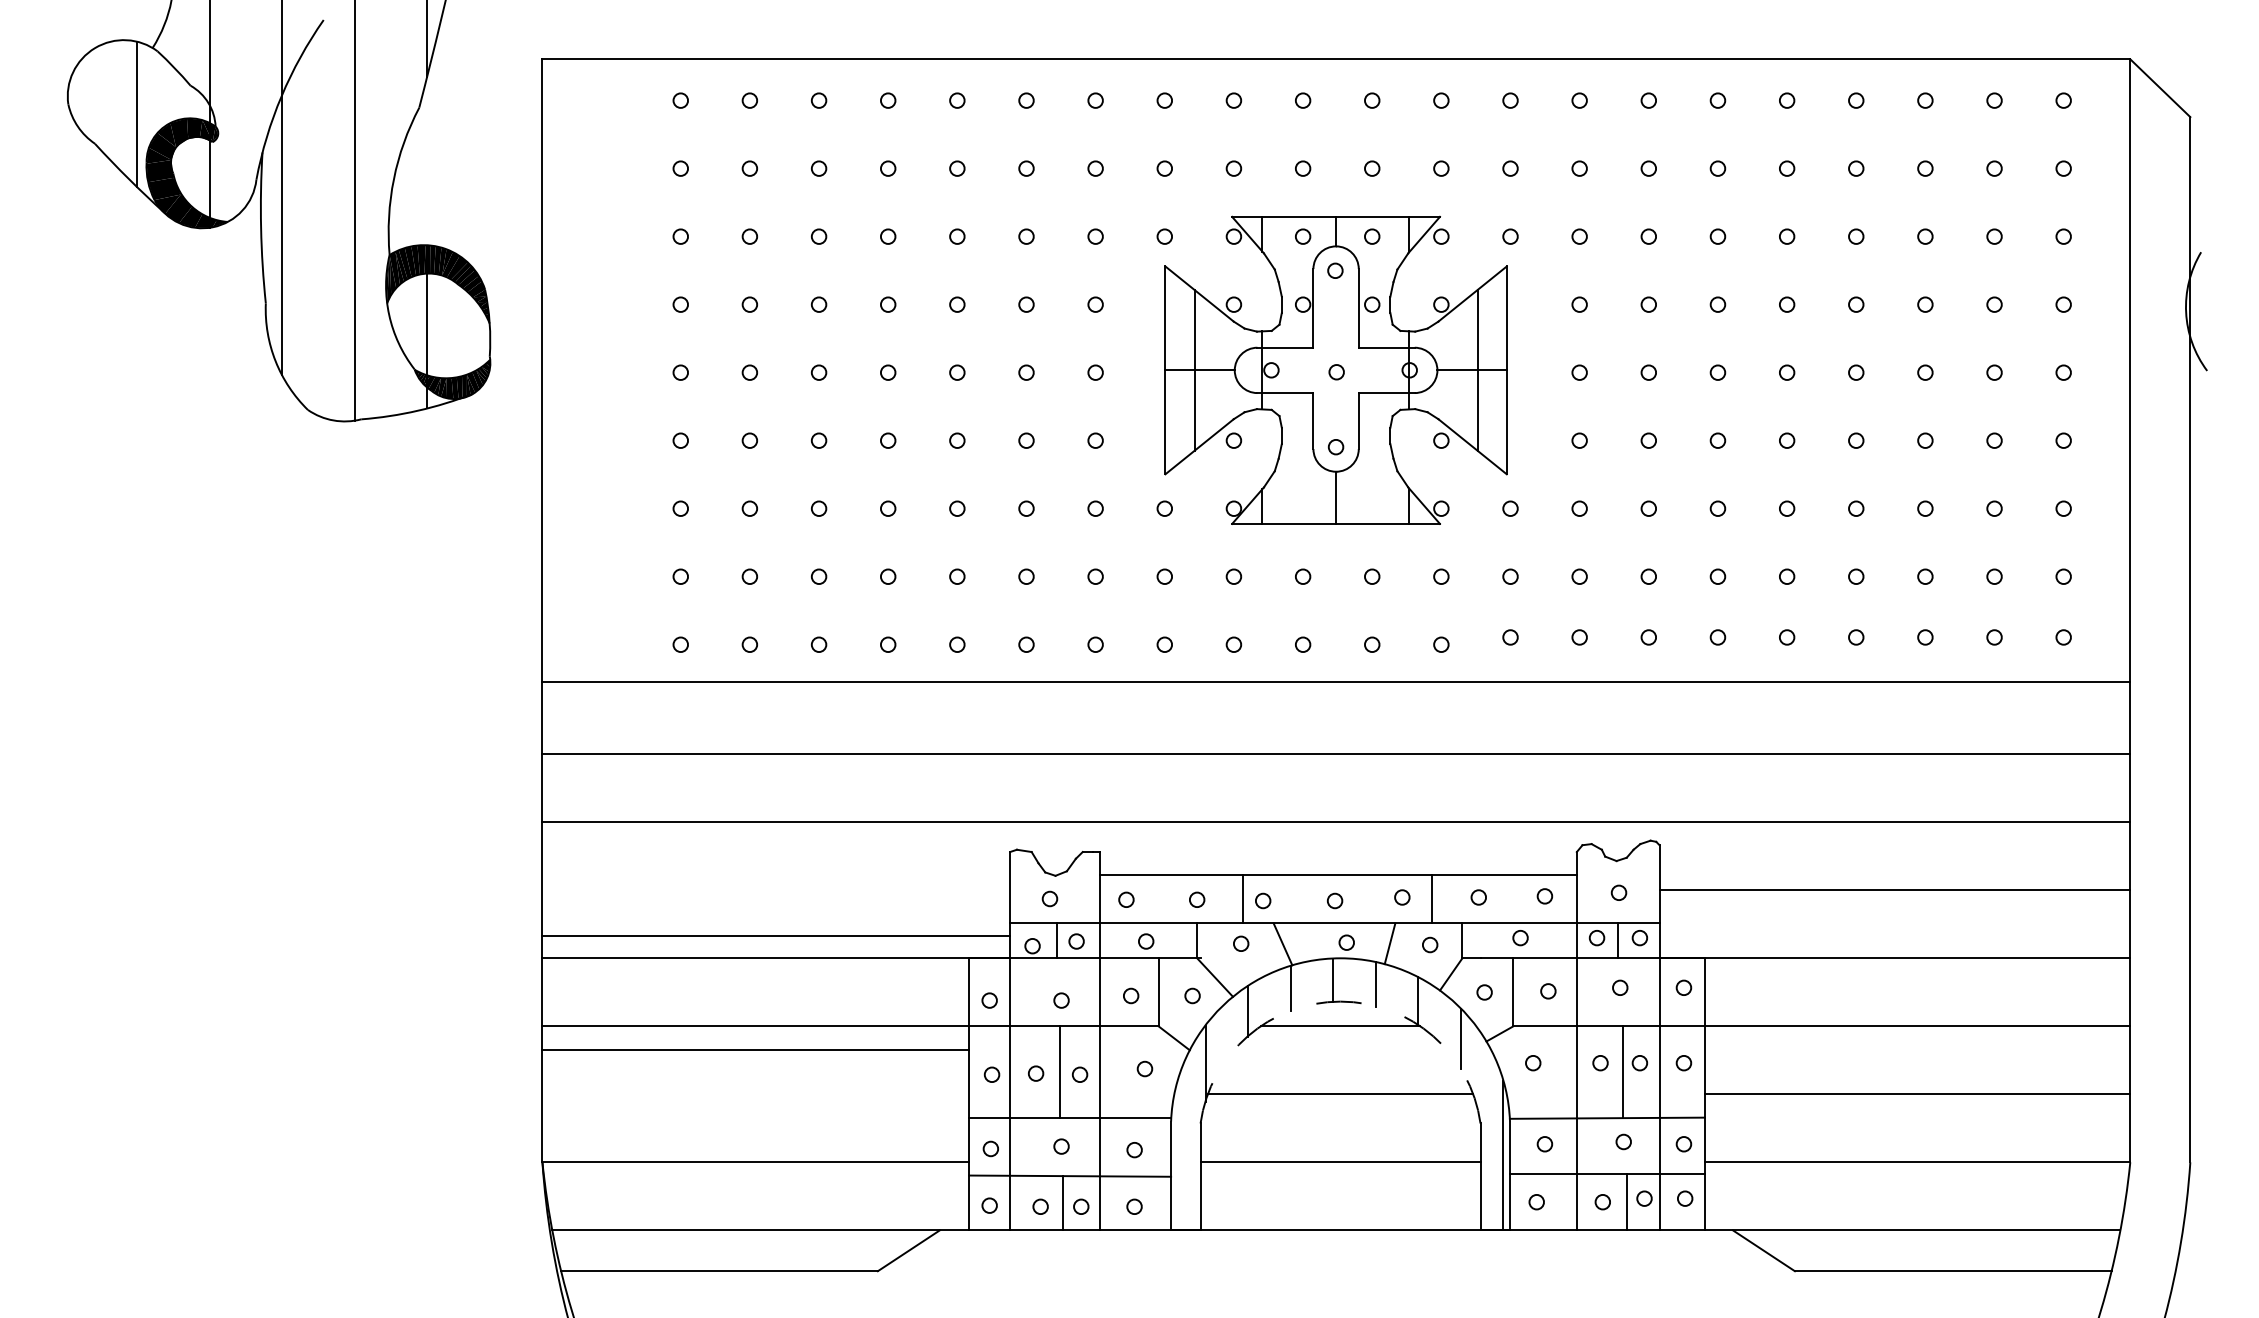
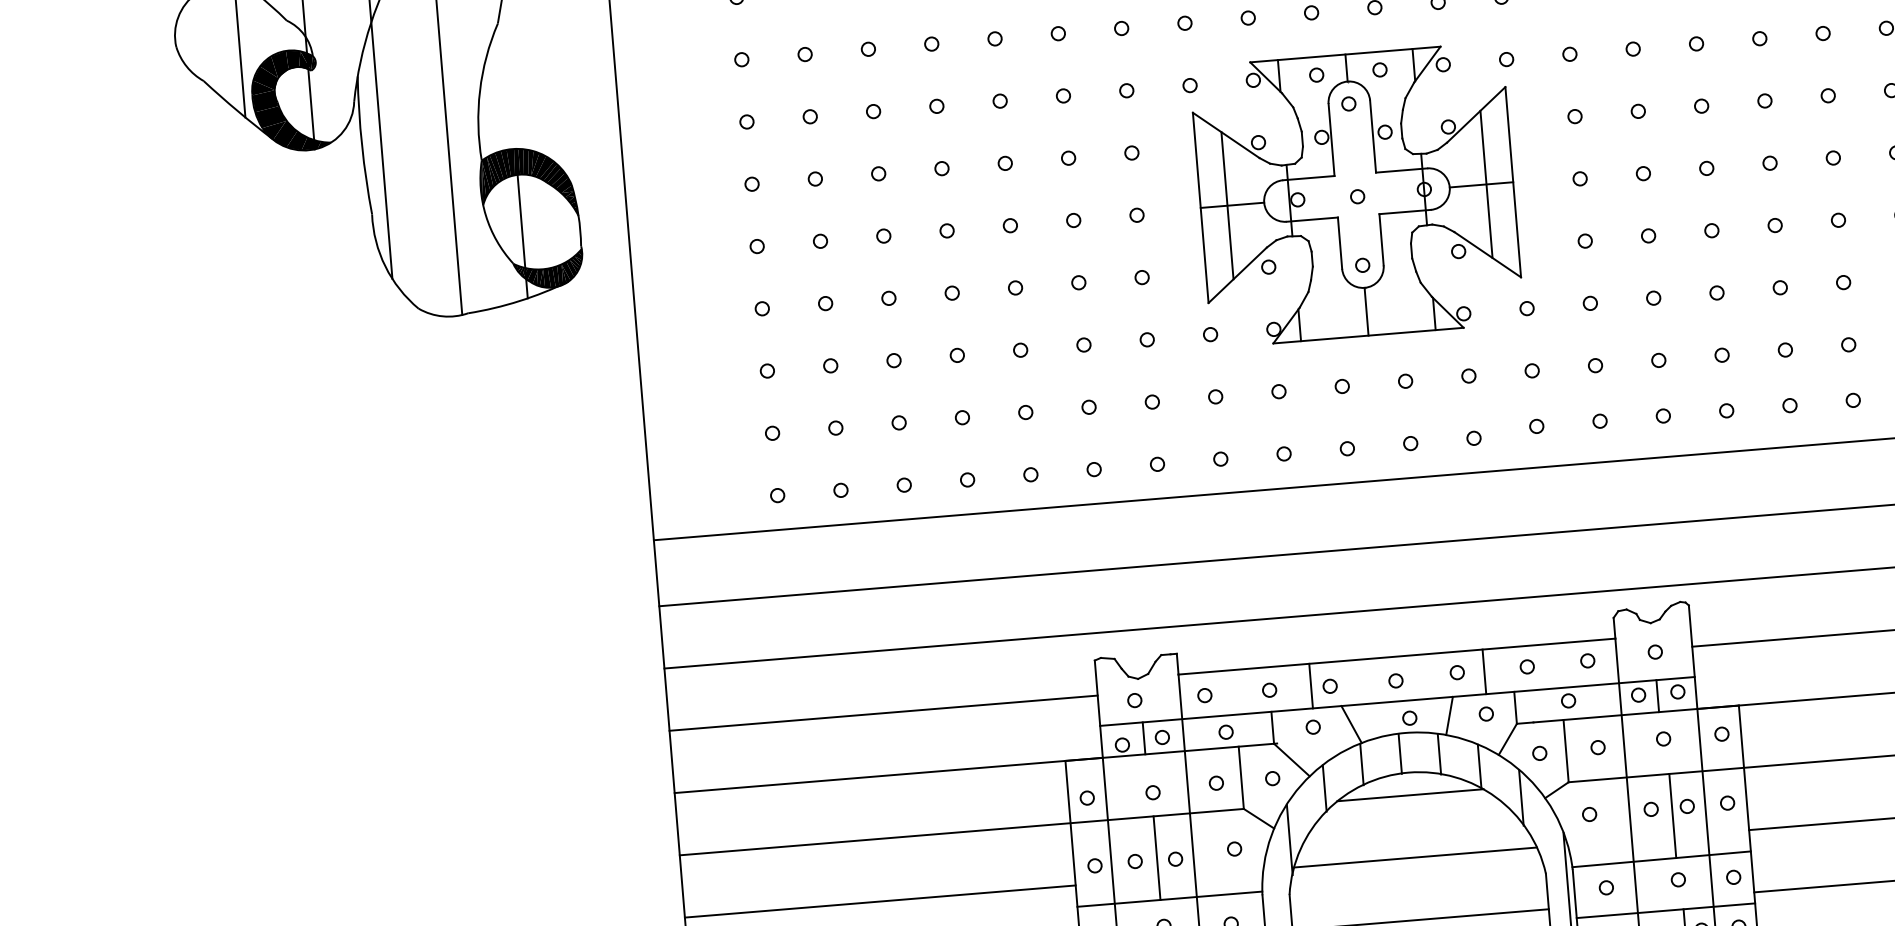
line: (776, 936) -> (883, 713), moved
arc: (1340, 1001) -> (1408, 772), dashed -> solid
line: (755, 1050) -> (879, 901), moved

